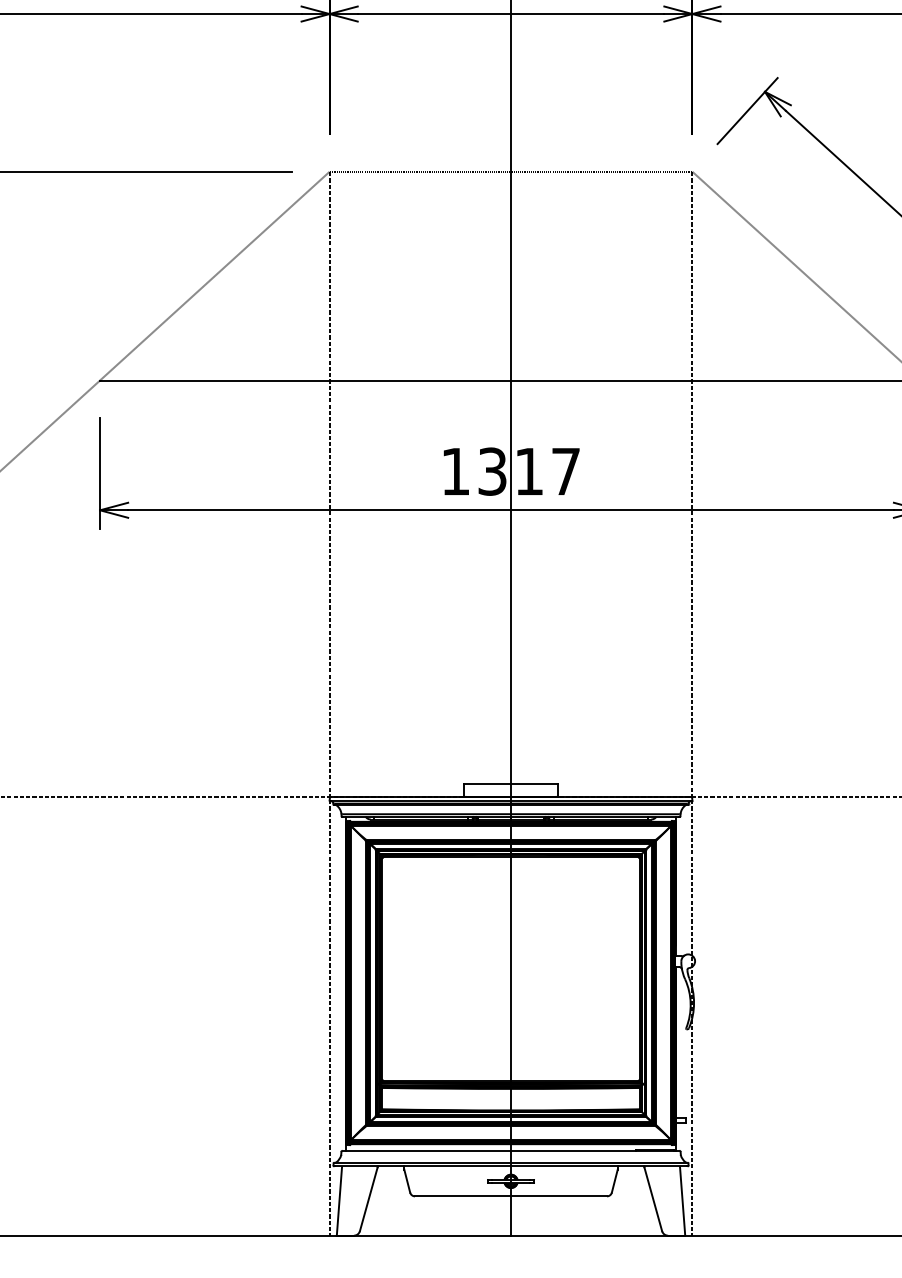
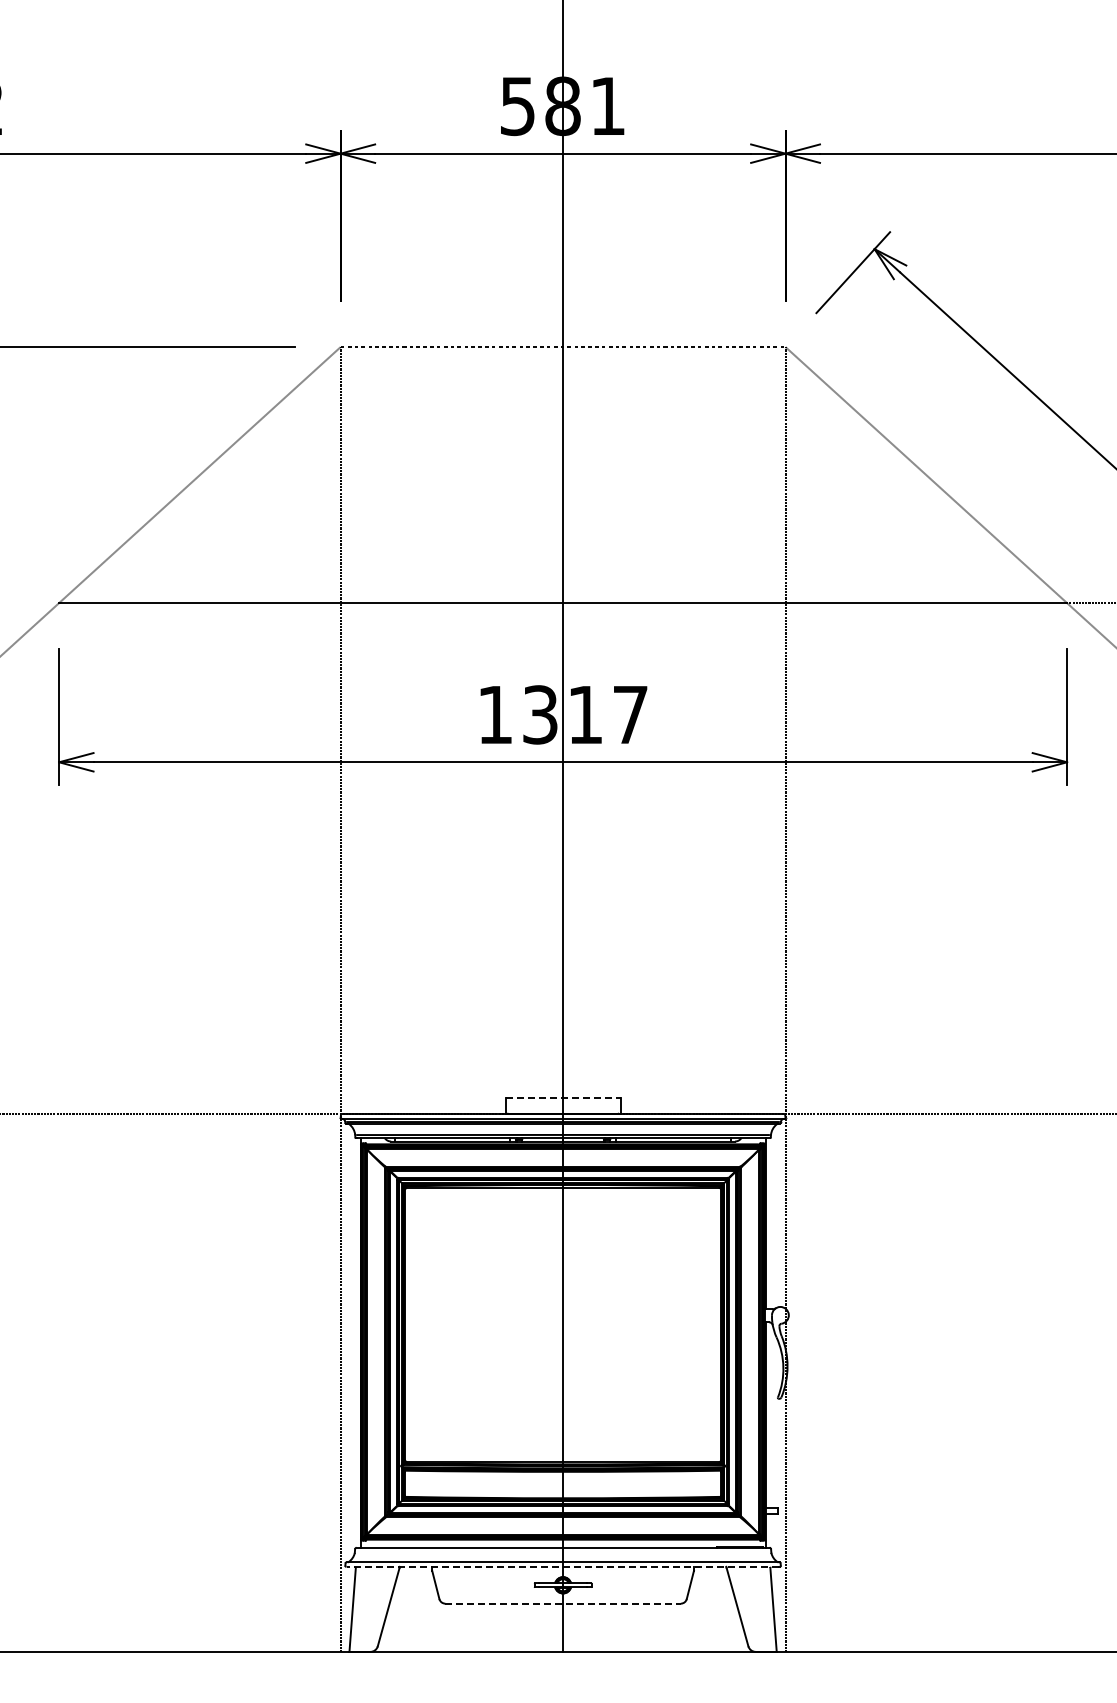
line: (511, 784) -> (563, 1098), solid -> dashed
line: (510, 1166) -> (562, 1566), solid -> dashed
line: (511, 1196) -> (563, 1603), solid -> dashed

